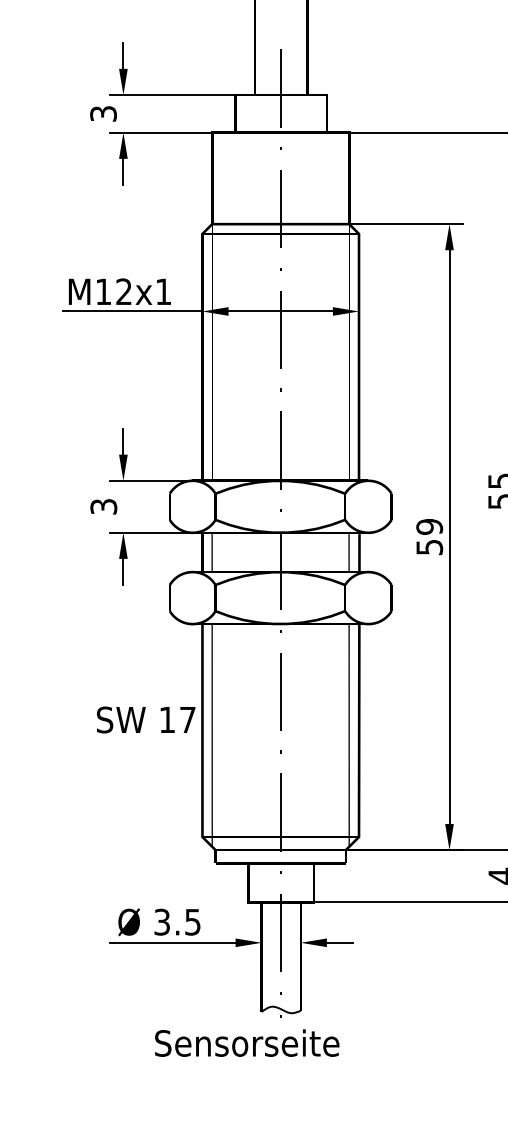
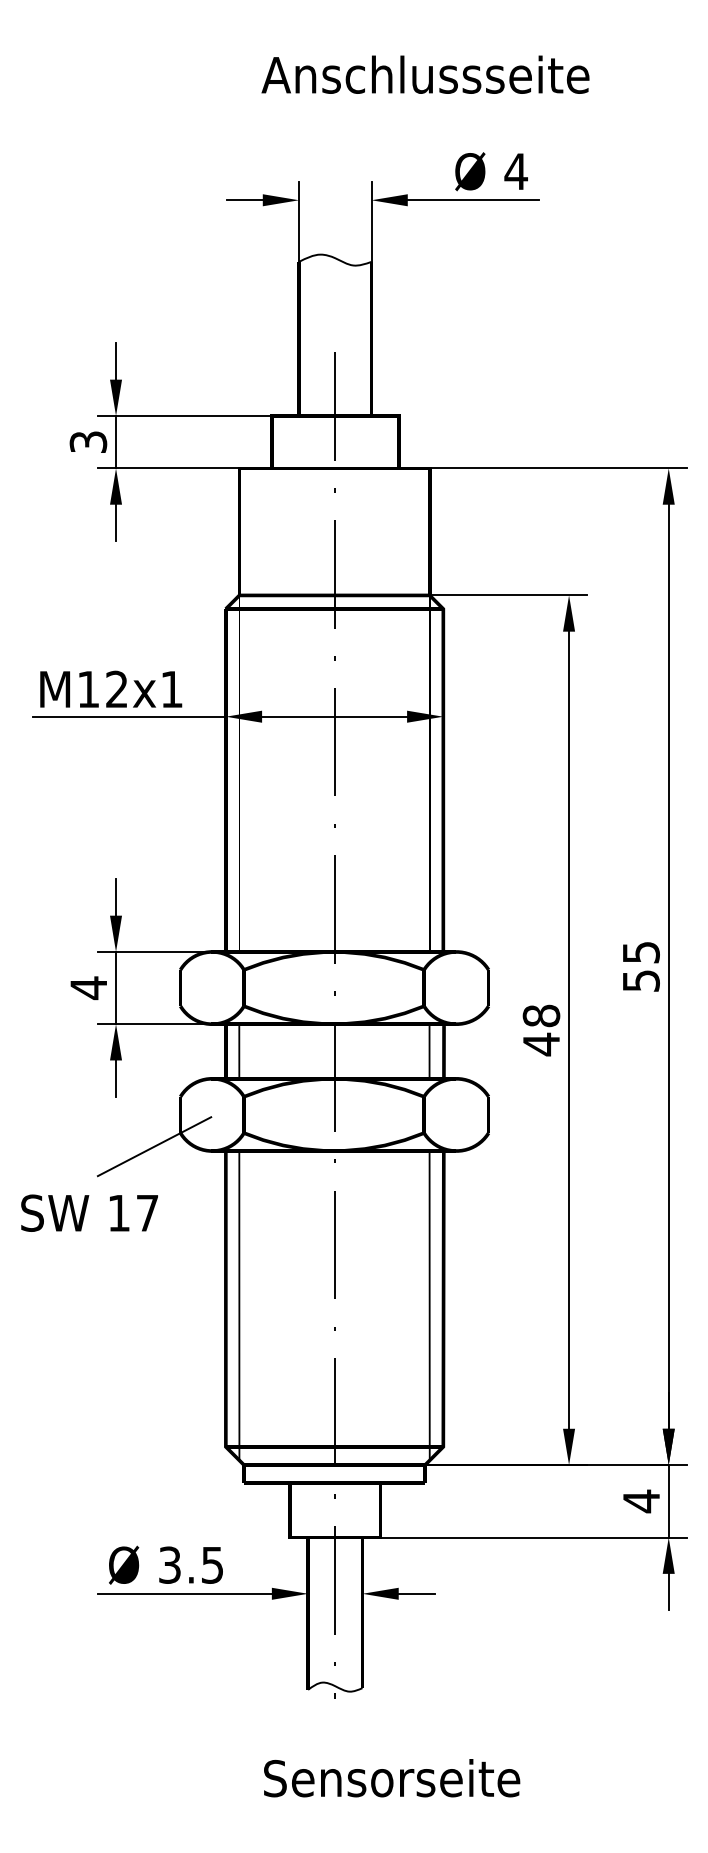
line: (123, 113) -> (116, 441), added
line: (123, 506) -> (116, 987), added
text: (103, 507) -> (88, 988), 3 -> 4
text: (429, 537) -> (541, 1030), 59 -> 48
line: (151, 620) -> (154, 1146), added
text: (146, 719) -> (89, 1212), moved
text: (247, 1043) -> (392, 1778), moved

